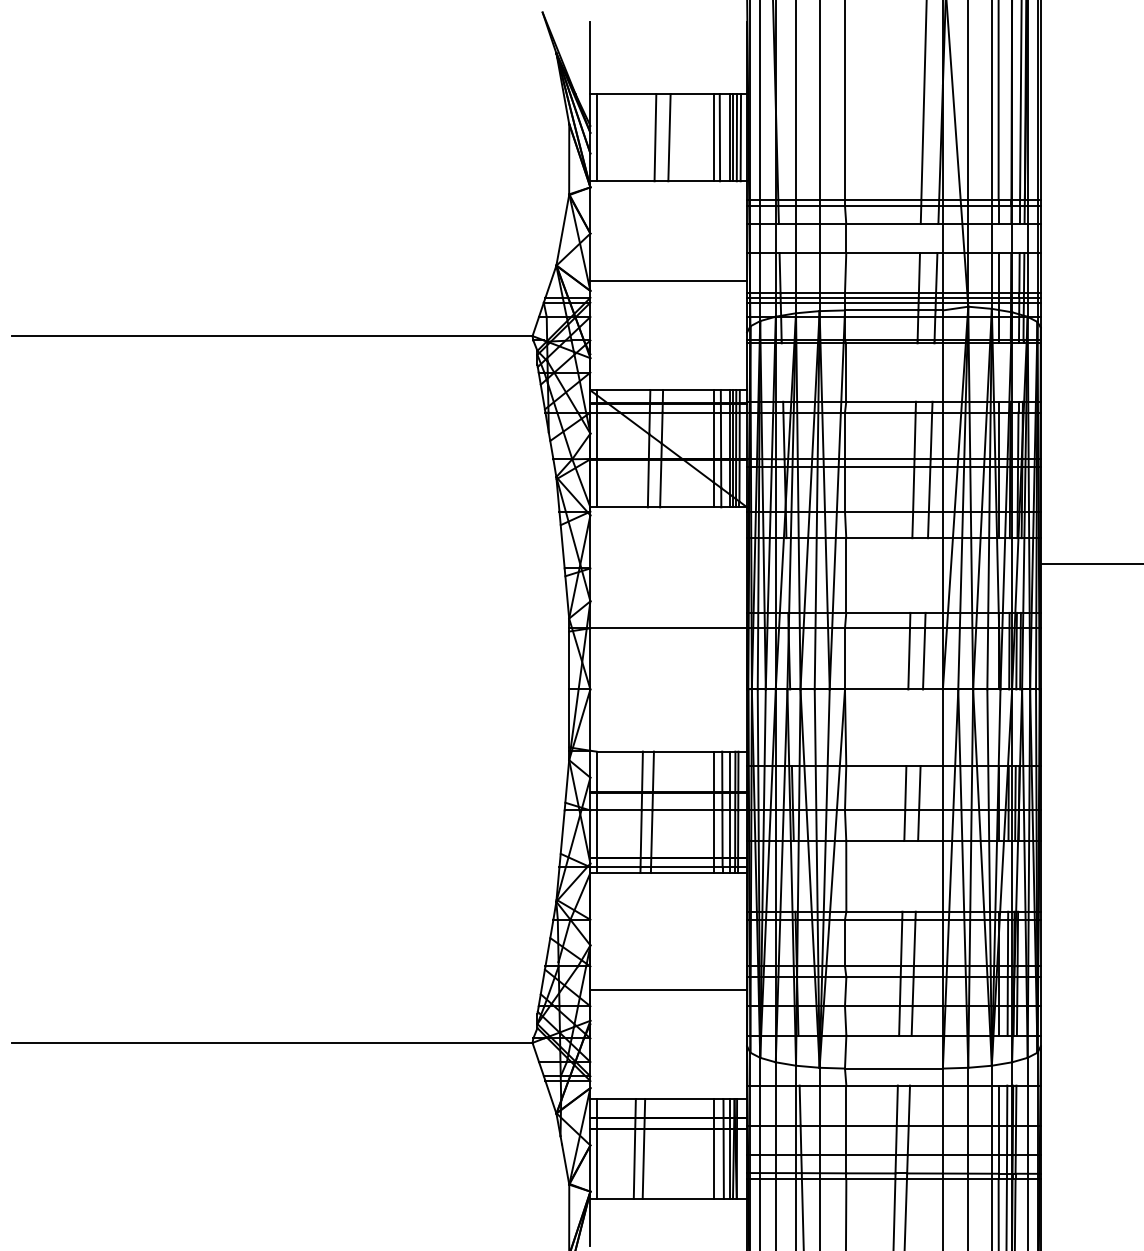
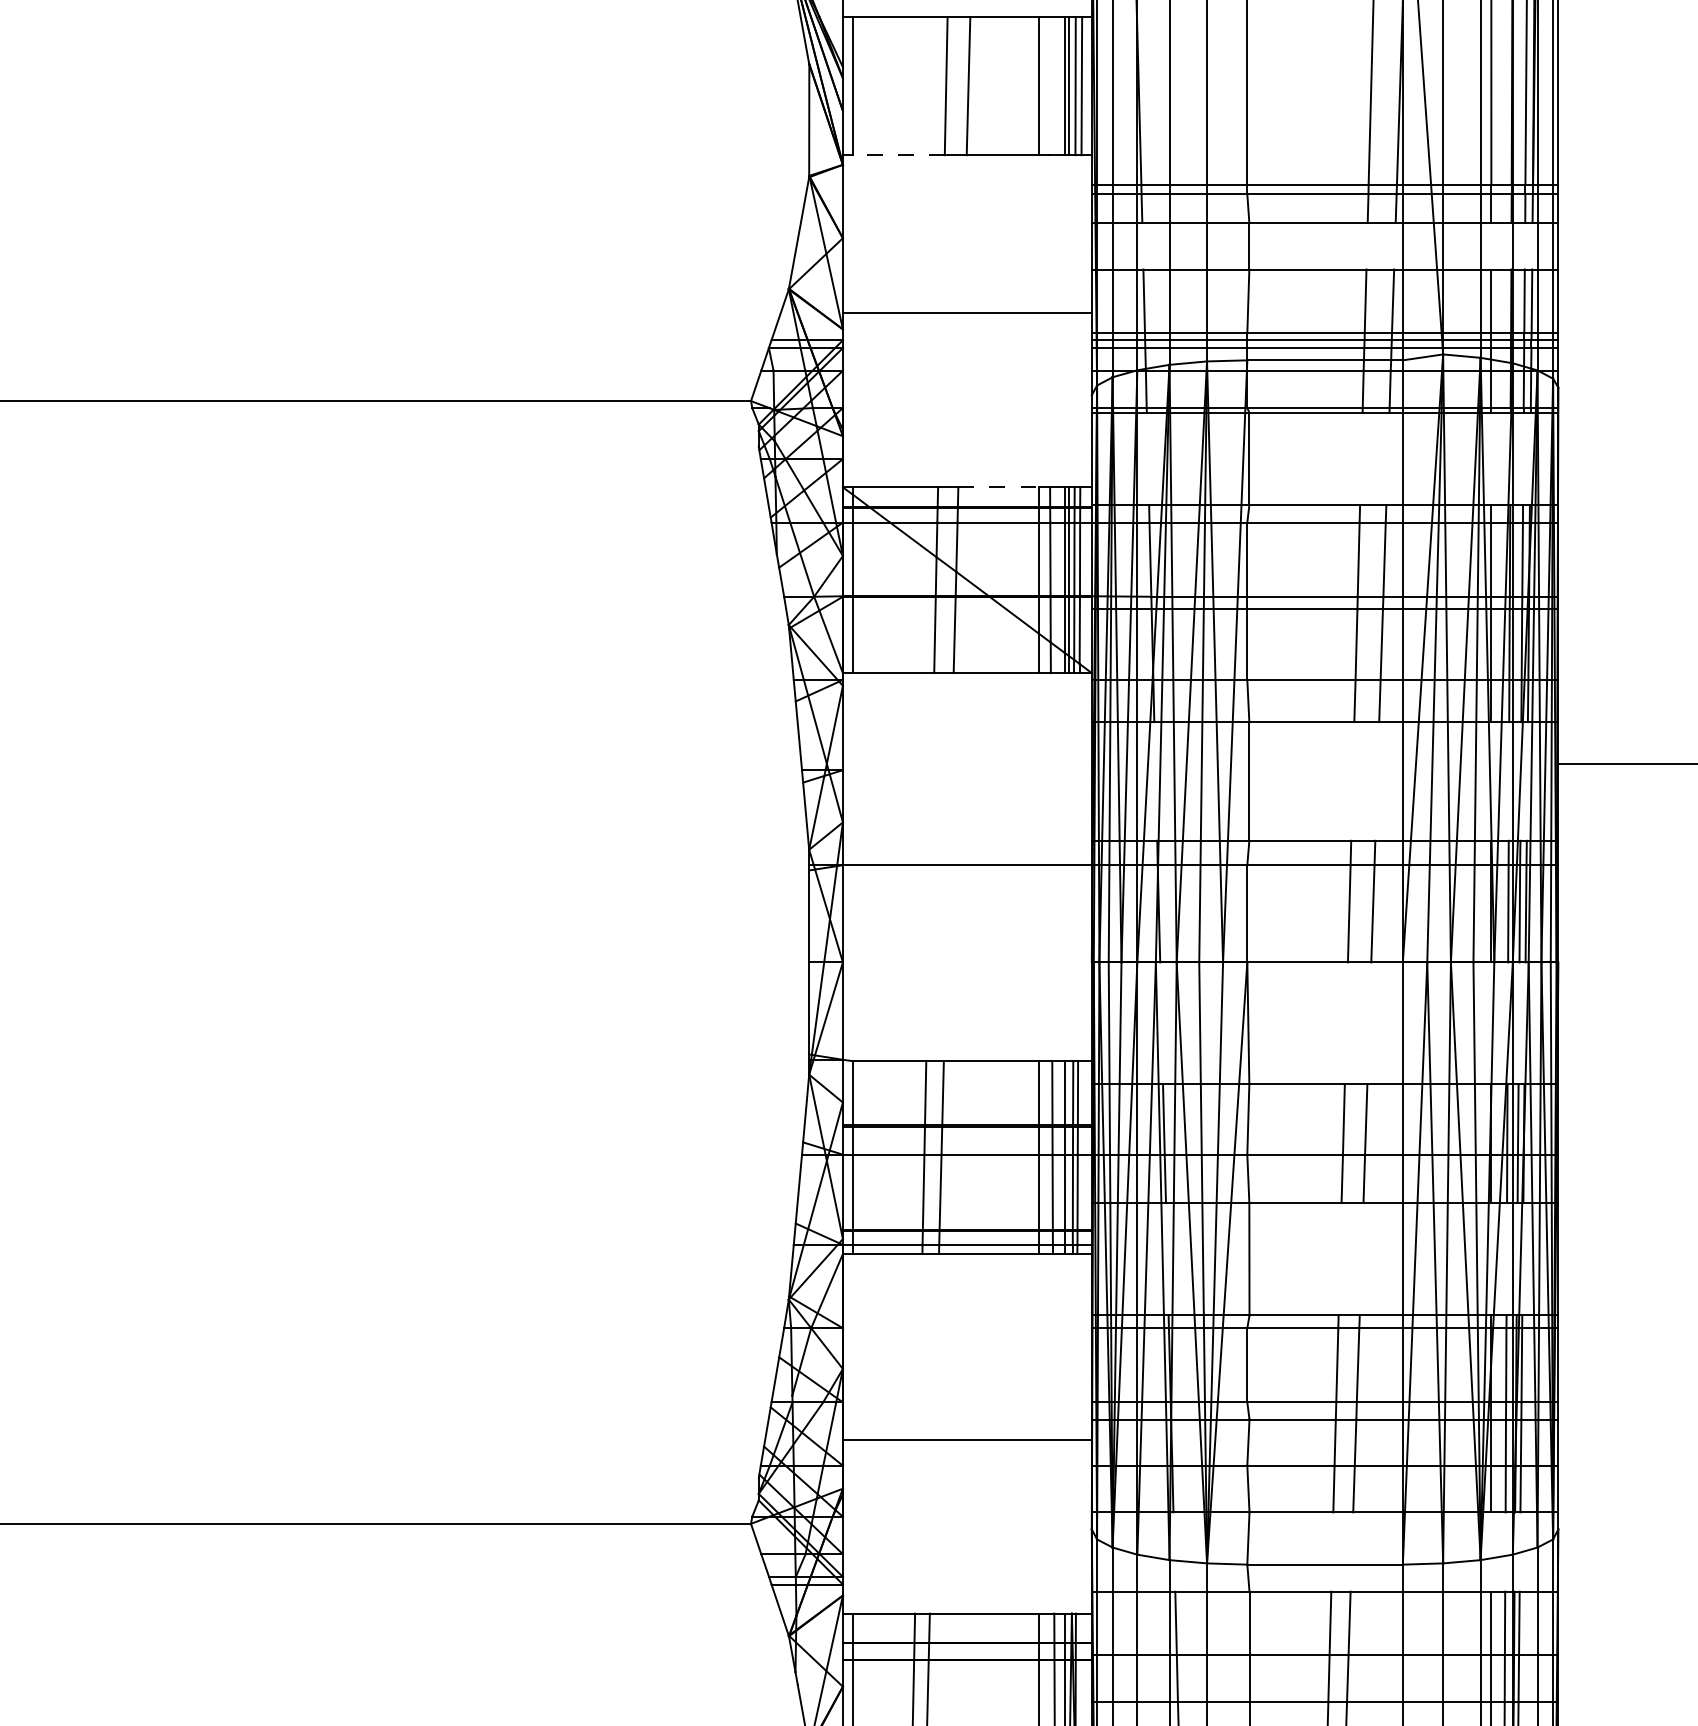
line: (719, 137) -> (1047, 85), removed
line: (625, 181) -> (898, 155), solid -> dashed
line: (688, 390) -> (998, 487), solid -> dashed

